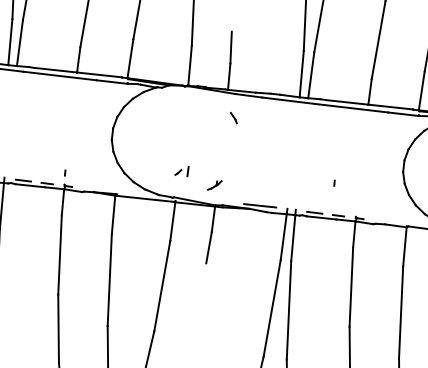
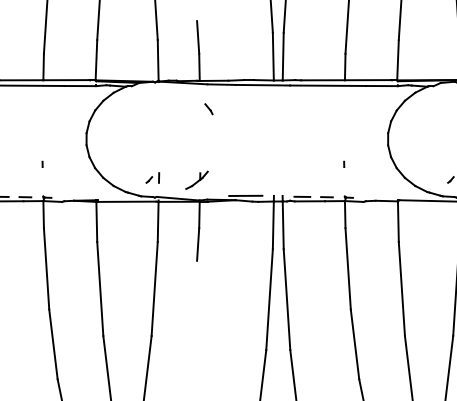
part: (181, 170) -> (152, 177), moved
line: (65, 172) -> (42, 163), moved
line: (334, 182) -> (344, 163), moved
part: (214, 184) -> (196, 179), size x1.67

